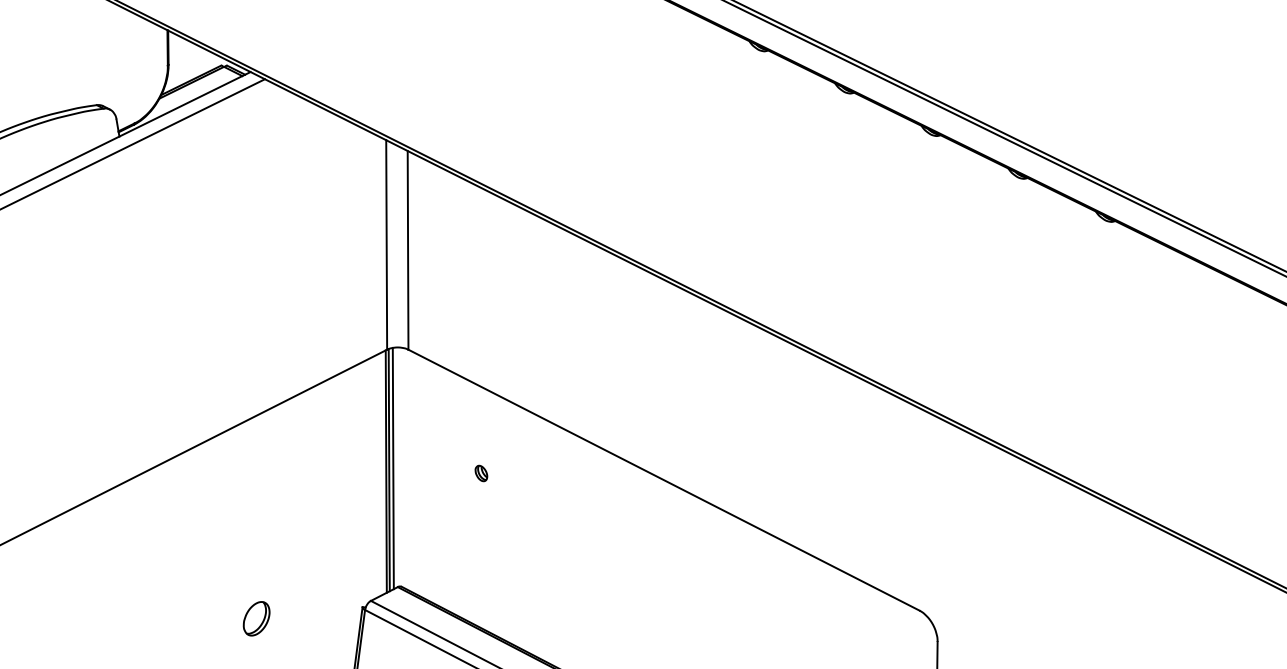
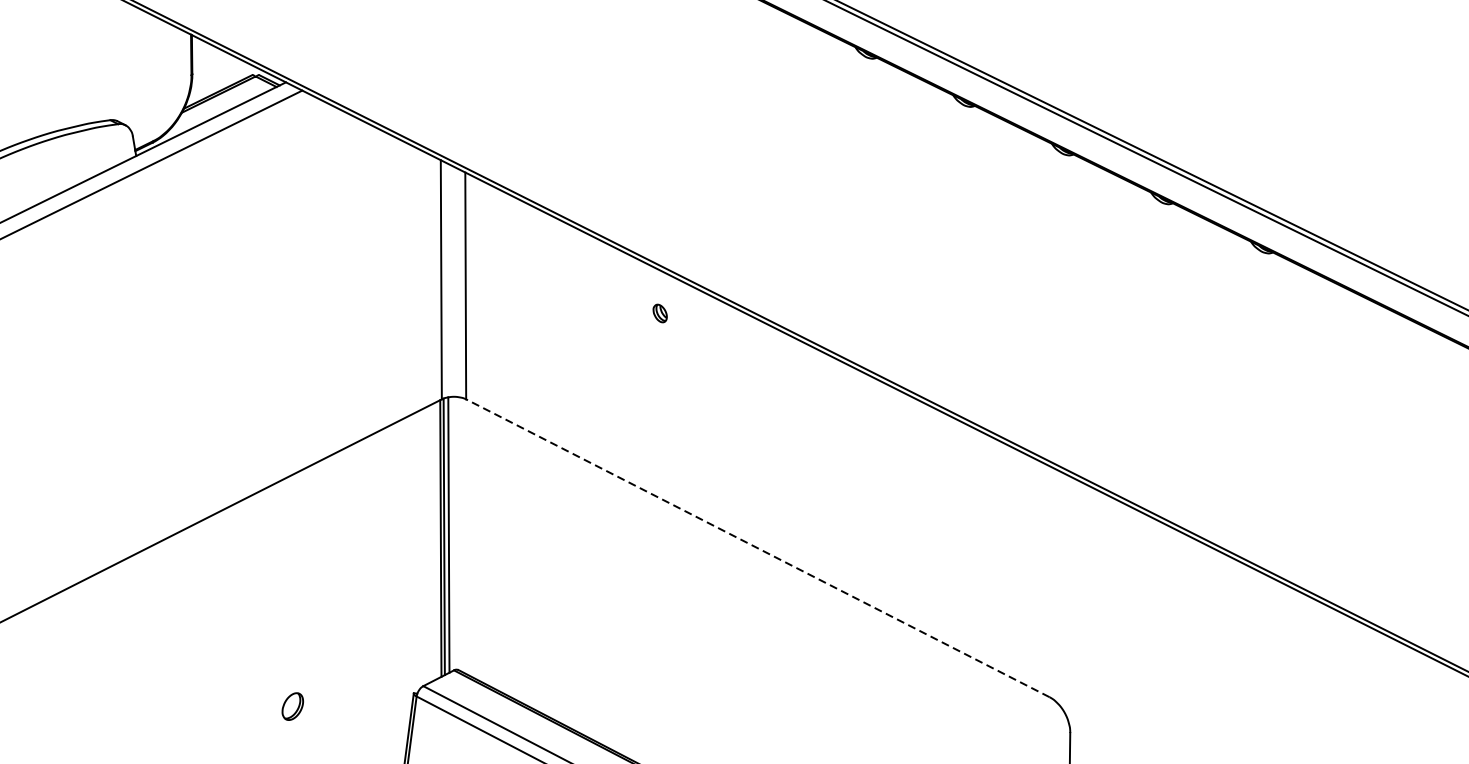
part: (481, 473) -> (660, 313), moved
line: (663, 480) -> (757, 548), solid -> dashed
part: (256, 618) -> (292, 706), size x0.7

